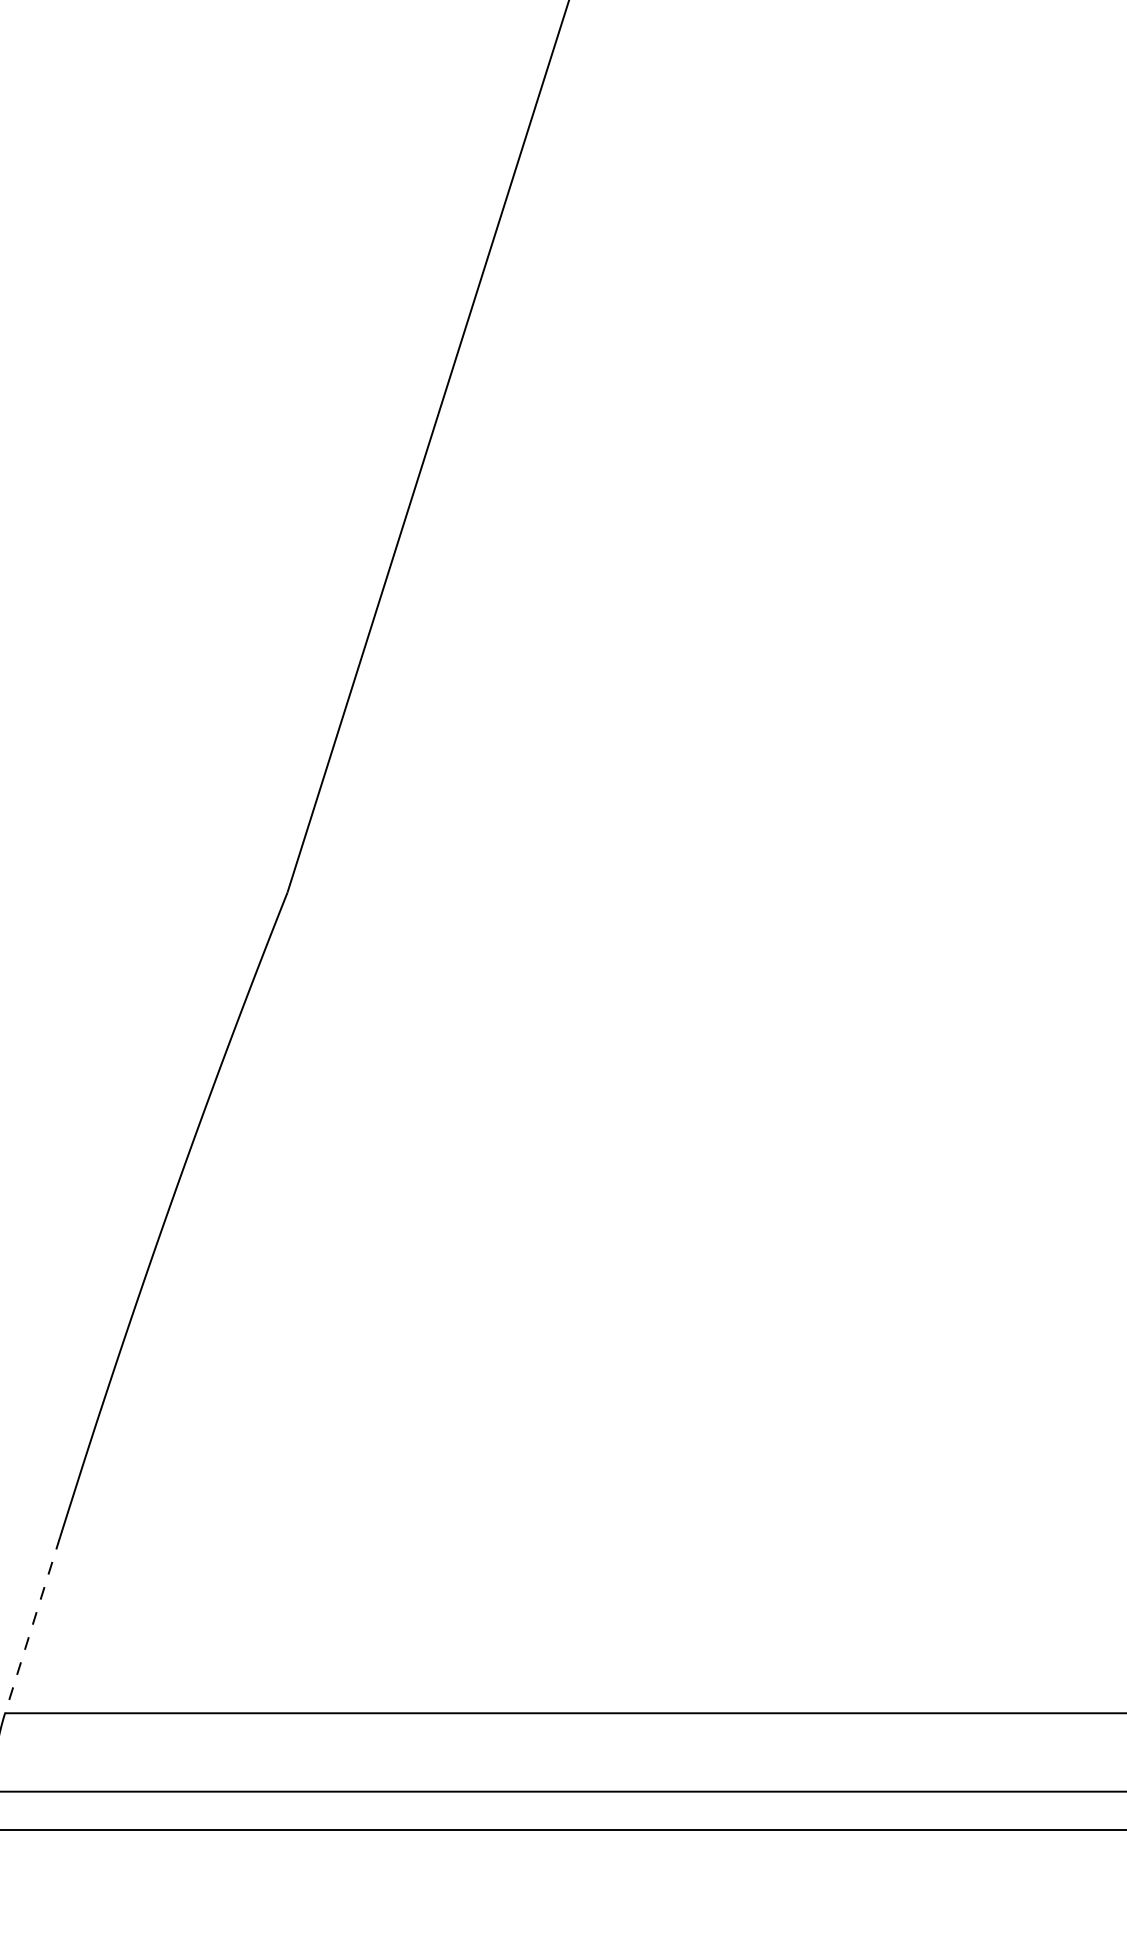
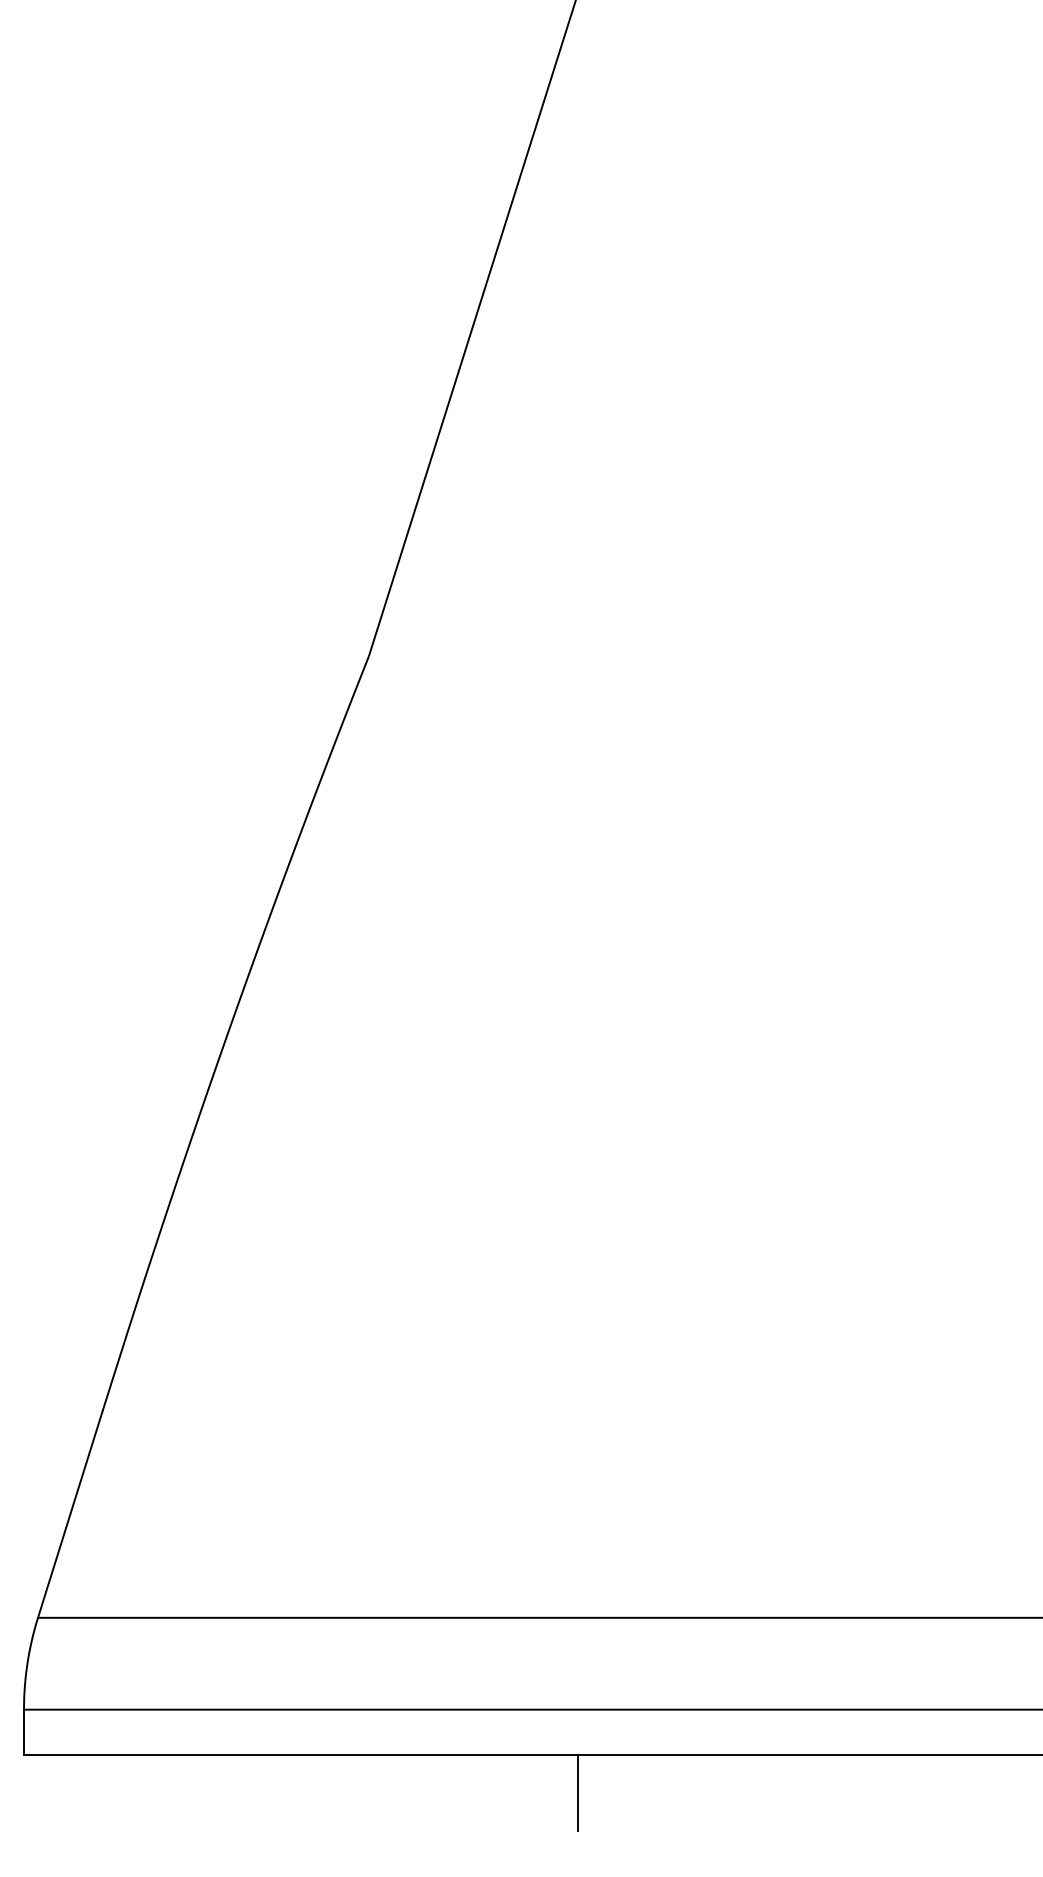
line: (32, 1625) -> (70, 1514), dashed -> solid
line: (466, 1862) -> (578, 1792), added

